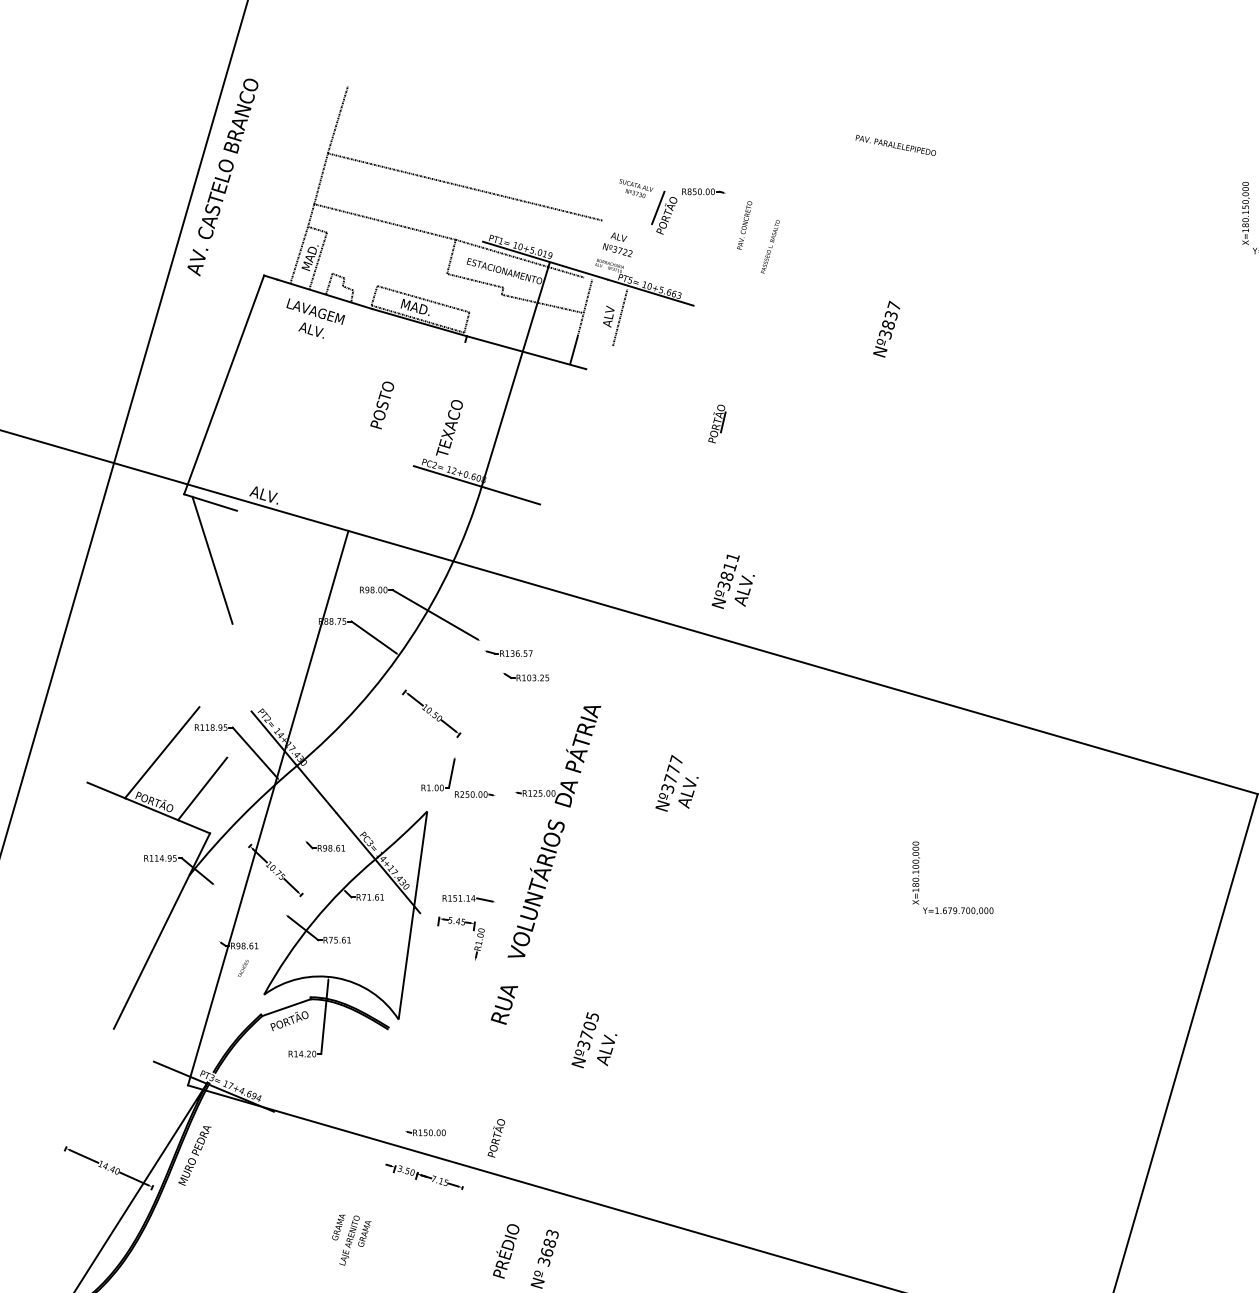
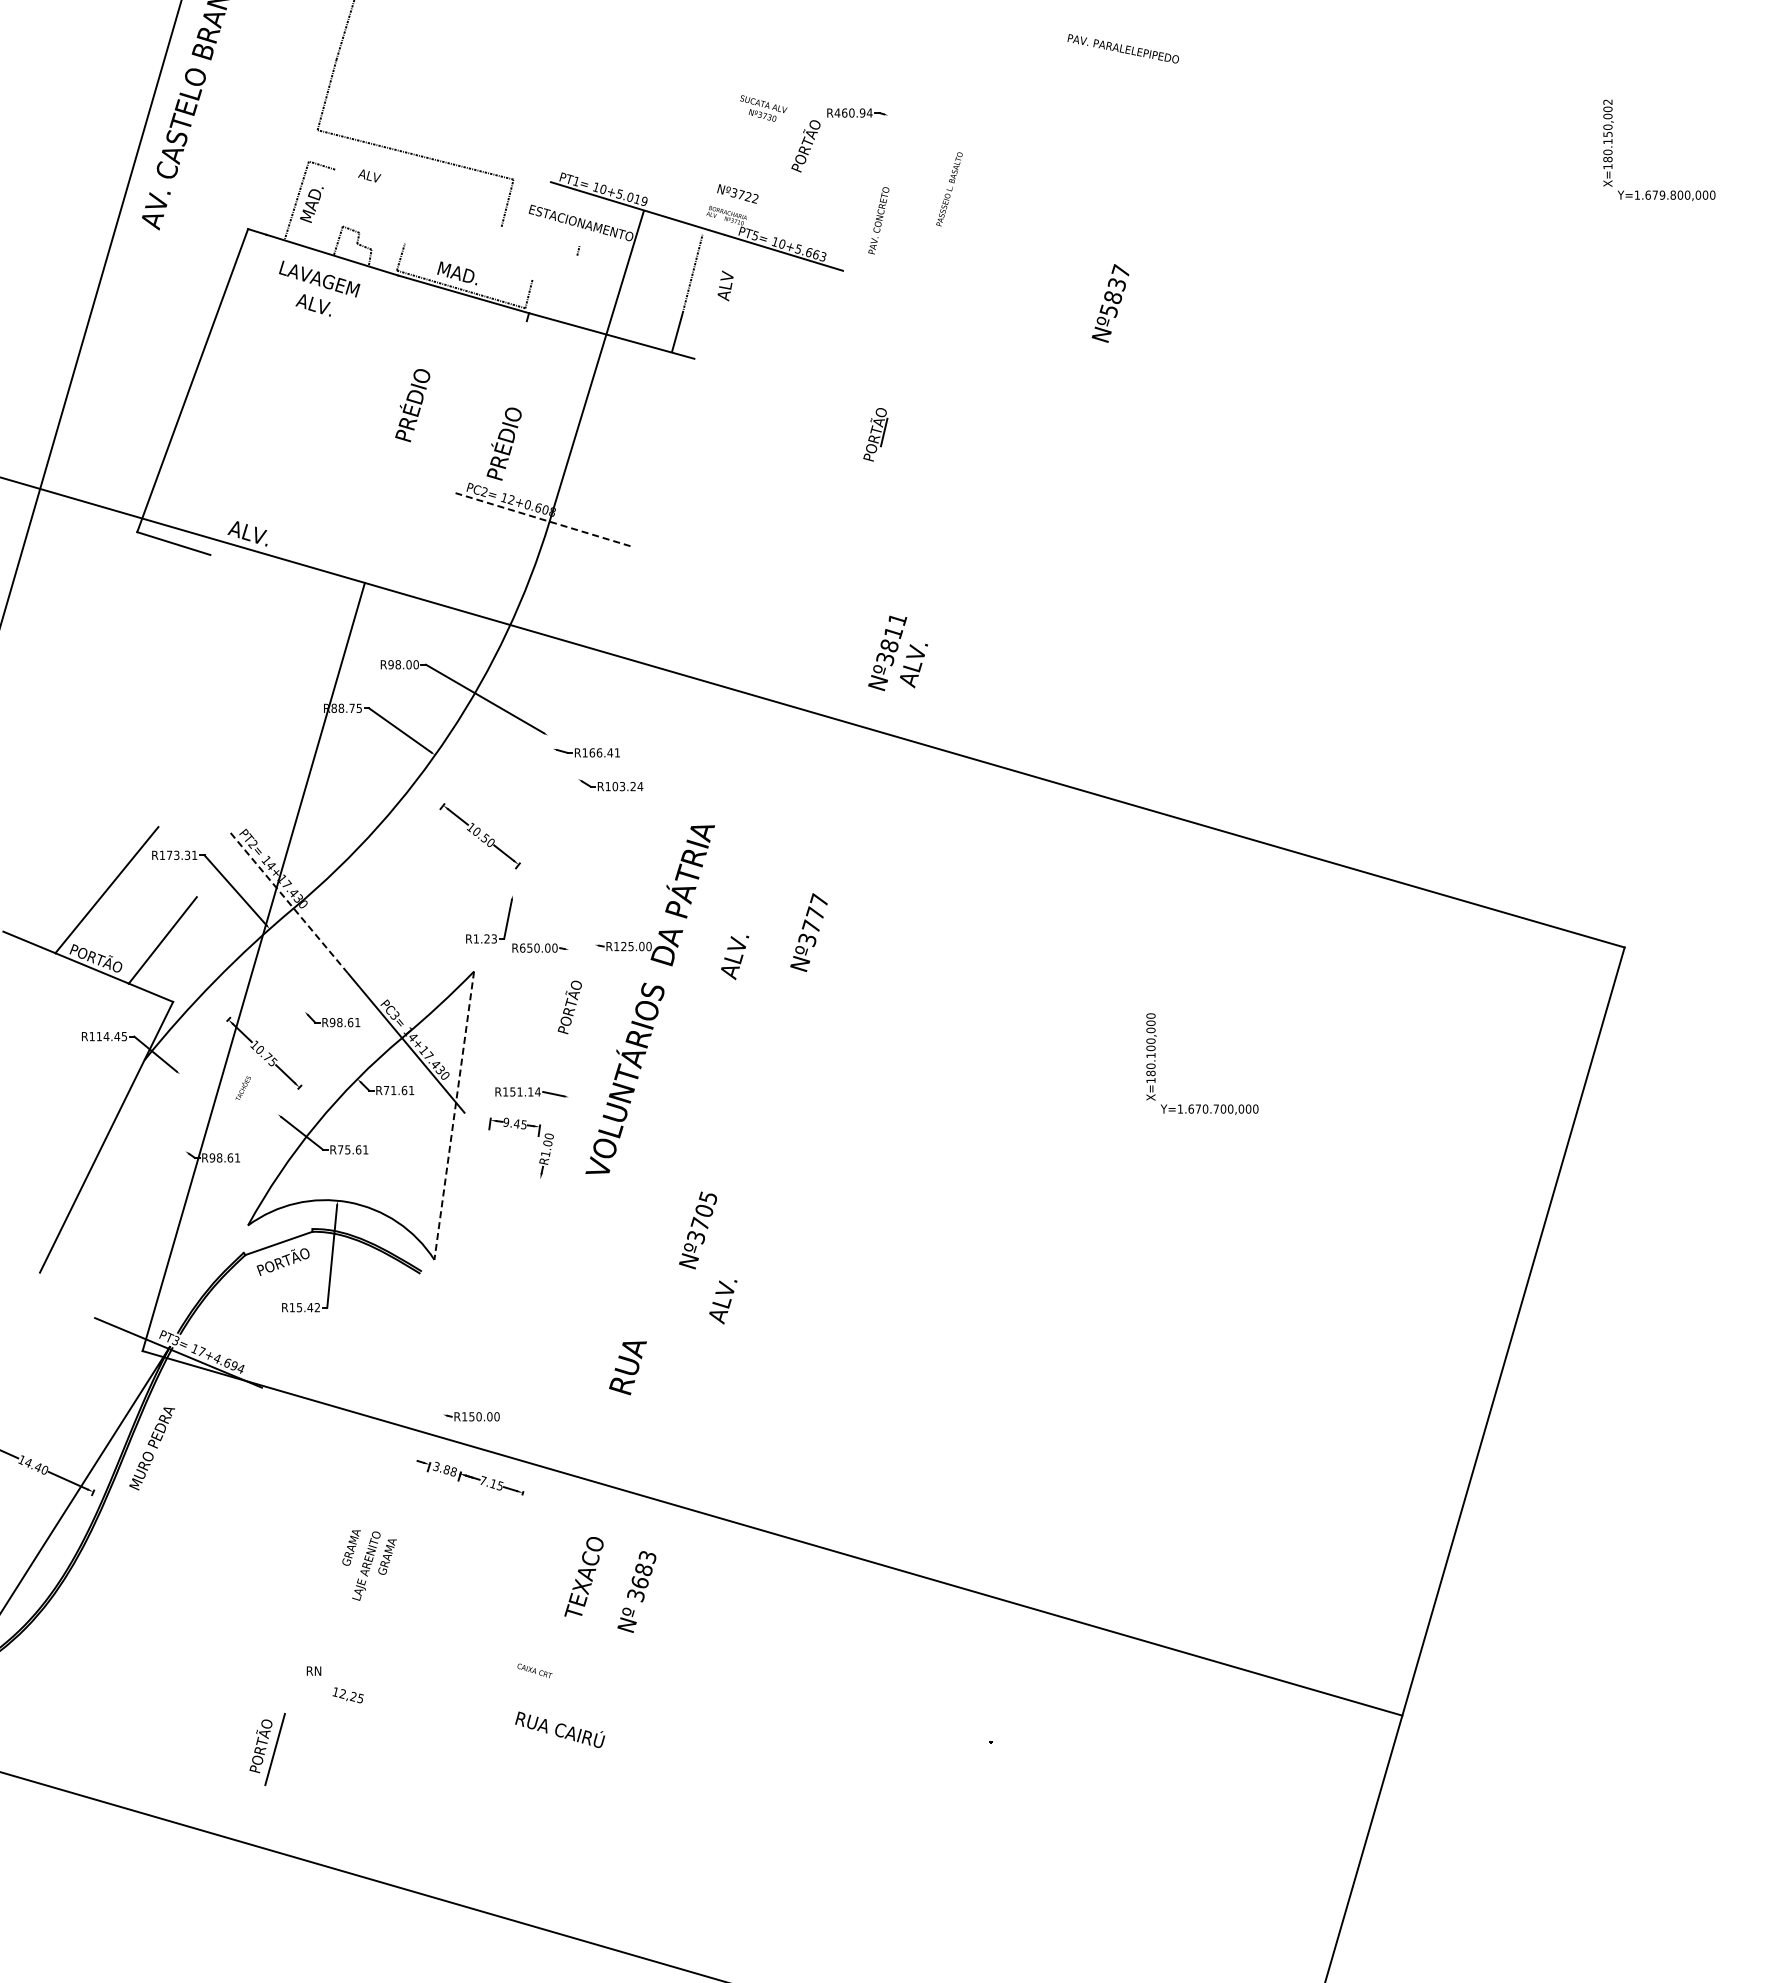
text: (1245, 183) -> (1607, 101), X=180.150,000 -> X=180.150,002
line: (465, 186) -> (526, 105), removed
text: (701, 191) -> (853, 112), R850.00 -> R460.94
line: (657, 207) -> (793, 135), removed
line: (310, 215) -> (312, 145), removed
text: (744, 225) -> (878, 220), moved
text: (618, 236) -> (369, 175), moved
line: (519, 258) -> (602, 205), removed
line: (317, 260) -> (322, 208), removed
line: (475, 280) -> (540, 235), removed
line: (423, 298) -> (468, 261), removed
line: (541, 303) -> (632, 267), removed
line: (620, 317) -> (741, 287), removed
text: (885, 333) -> (1108, 309), Nº3837 -> Nº5837
text: (384, 398) -> (414, 399), POSTO -> PRÉDIO
text: (449, 428) -> (504, 440), TEXACO -> PRÉDIO
line: (476, 485) -> (542, 519), solid -> dashed
line: (212, 560) -> (176, 623), removed
text: (521, 653) -> (604, 752), R136.57 -> R166.41
text: (547, 677) -> (640, 786), R103.25 -> R103.24
text: (216, 726) -> (182, 854), R118.95 -> R173.31
line: (294, 762) -> (289, 903), solid -> dashed
text: (439, 787) -> (490, 938), R1.00 -> R1.23
text: (688, 792) -> (735, 957), moved
text: (462, 794) -> (522, 947), R250.00 -> R650.00
text: (169, 858) -> (117, 1036), R114.95 -> R114.45
text: (955, 910) -> (1205, 1108), Y=1.679.700,000 -> Y=1.670.700,000
line: (413, 915) -> (454, 1115), solid -> dashed
text: (450, 919) -> (506, 1121), 5.45 -> 9.45
text: (242, 968) -> (242, 1087), moved
text: (504, 1005) -> (627, 1368), moved
text: (584, 1040) -> (697, 1230), moved
text: (307, 1053) -> (308, 1307), R14.20 -> R15.42
text: (496, 1138) -> (569, 1007), moved
text: (409, 1171) -> (449, 1470), 3.50 -> 3.88
text: (506, 1248) -> (583, 1577), PRÉDIO -> TEXACO

